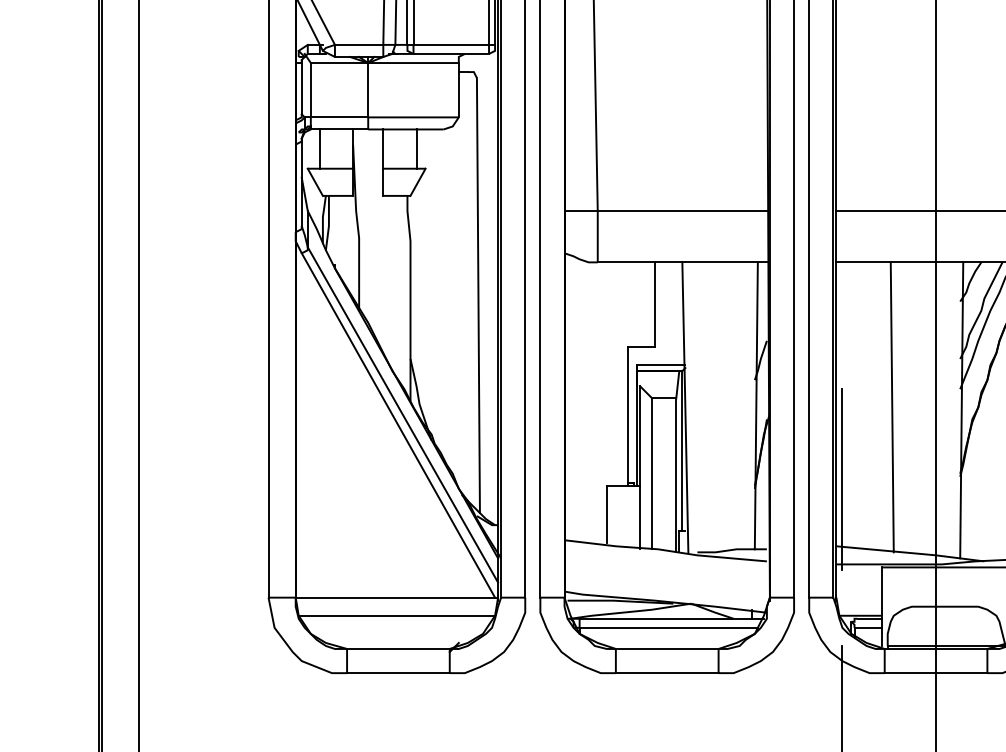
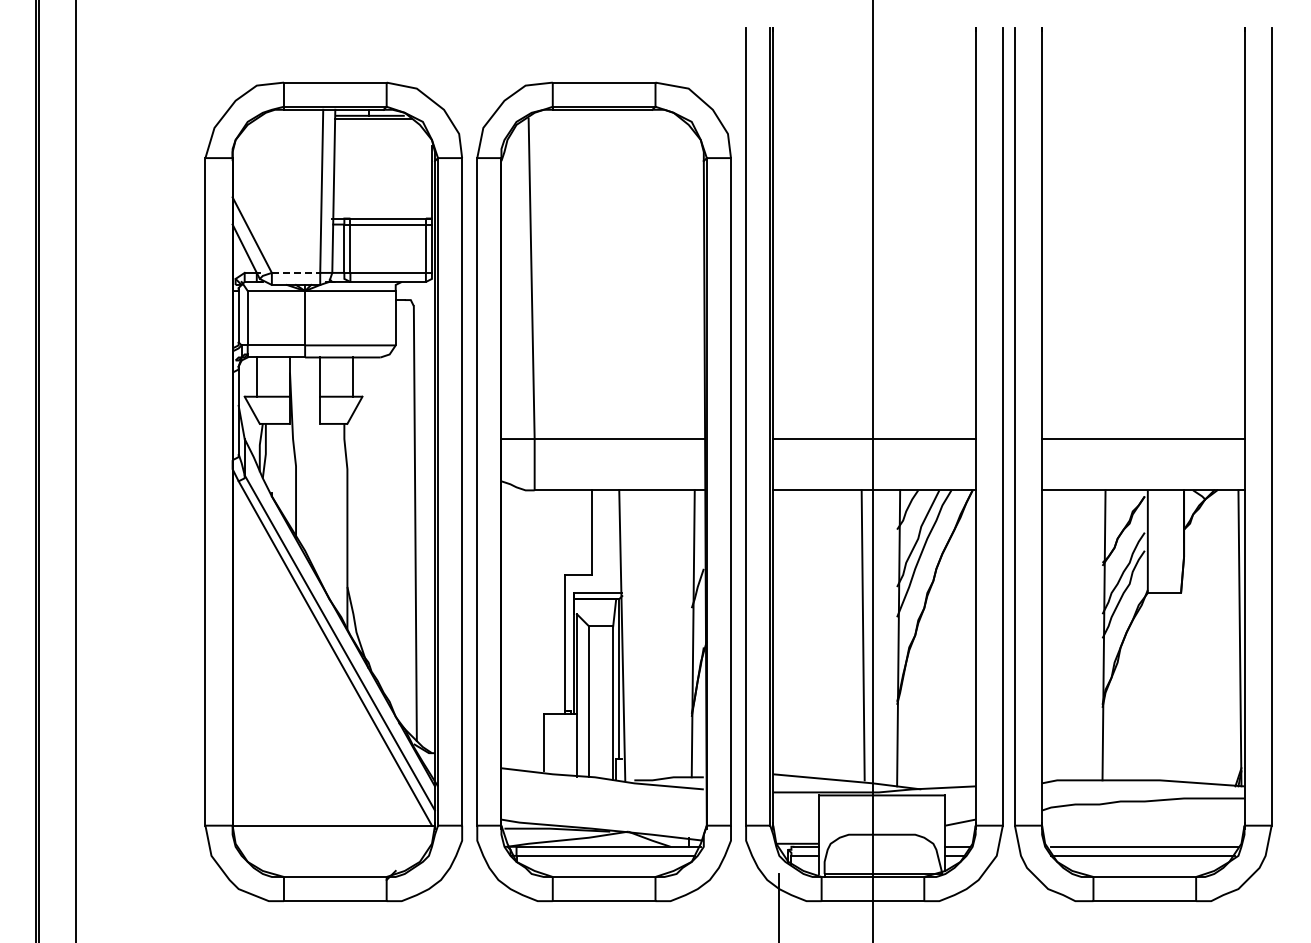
line: (359, 44) -> (296, 272), solid -> dashed
line: (891, 407) -> (862, 635), moved
line: (842, 479) -> (779, 707), removed
line: (396, 615) -> (333, 843), removed

